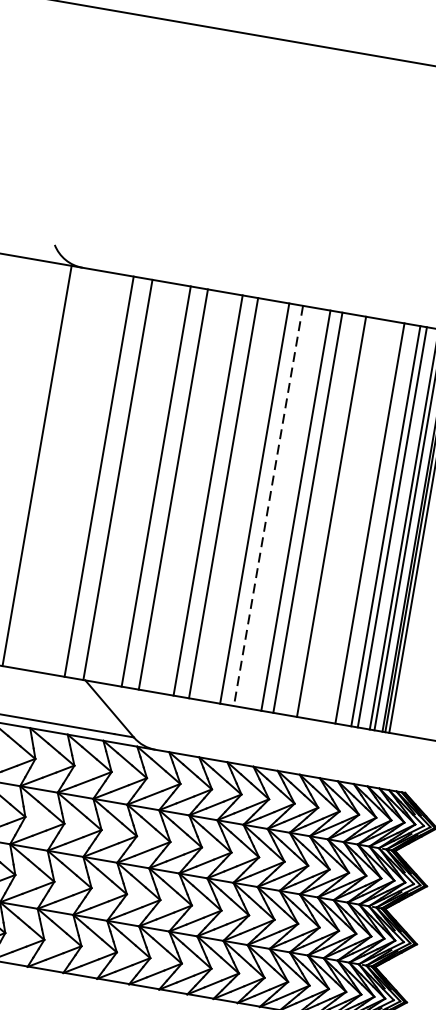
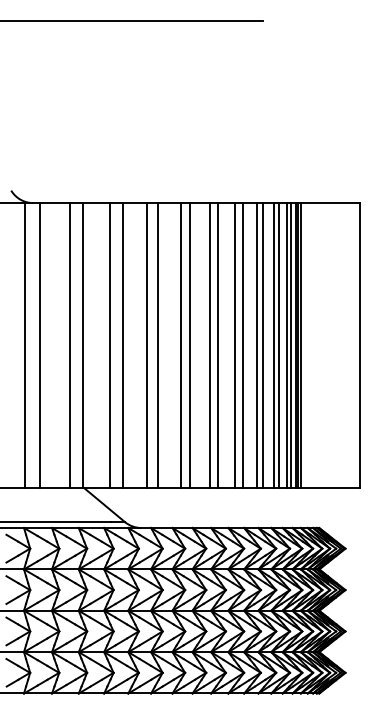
line: (56, 469) -> (39, 345), added
line: (268, 505) -> (190, 345), dashed -> solid
line: (341, 518) -> (242, 345), added
line: (361, 521) -> (256, 345), added

